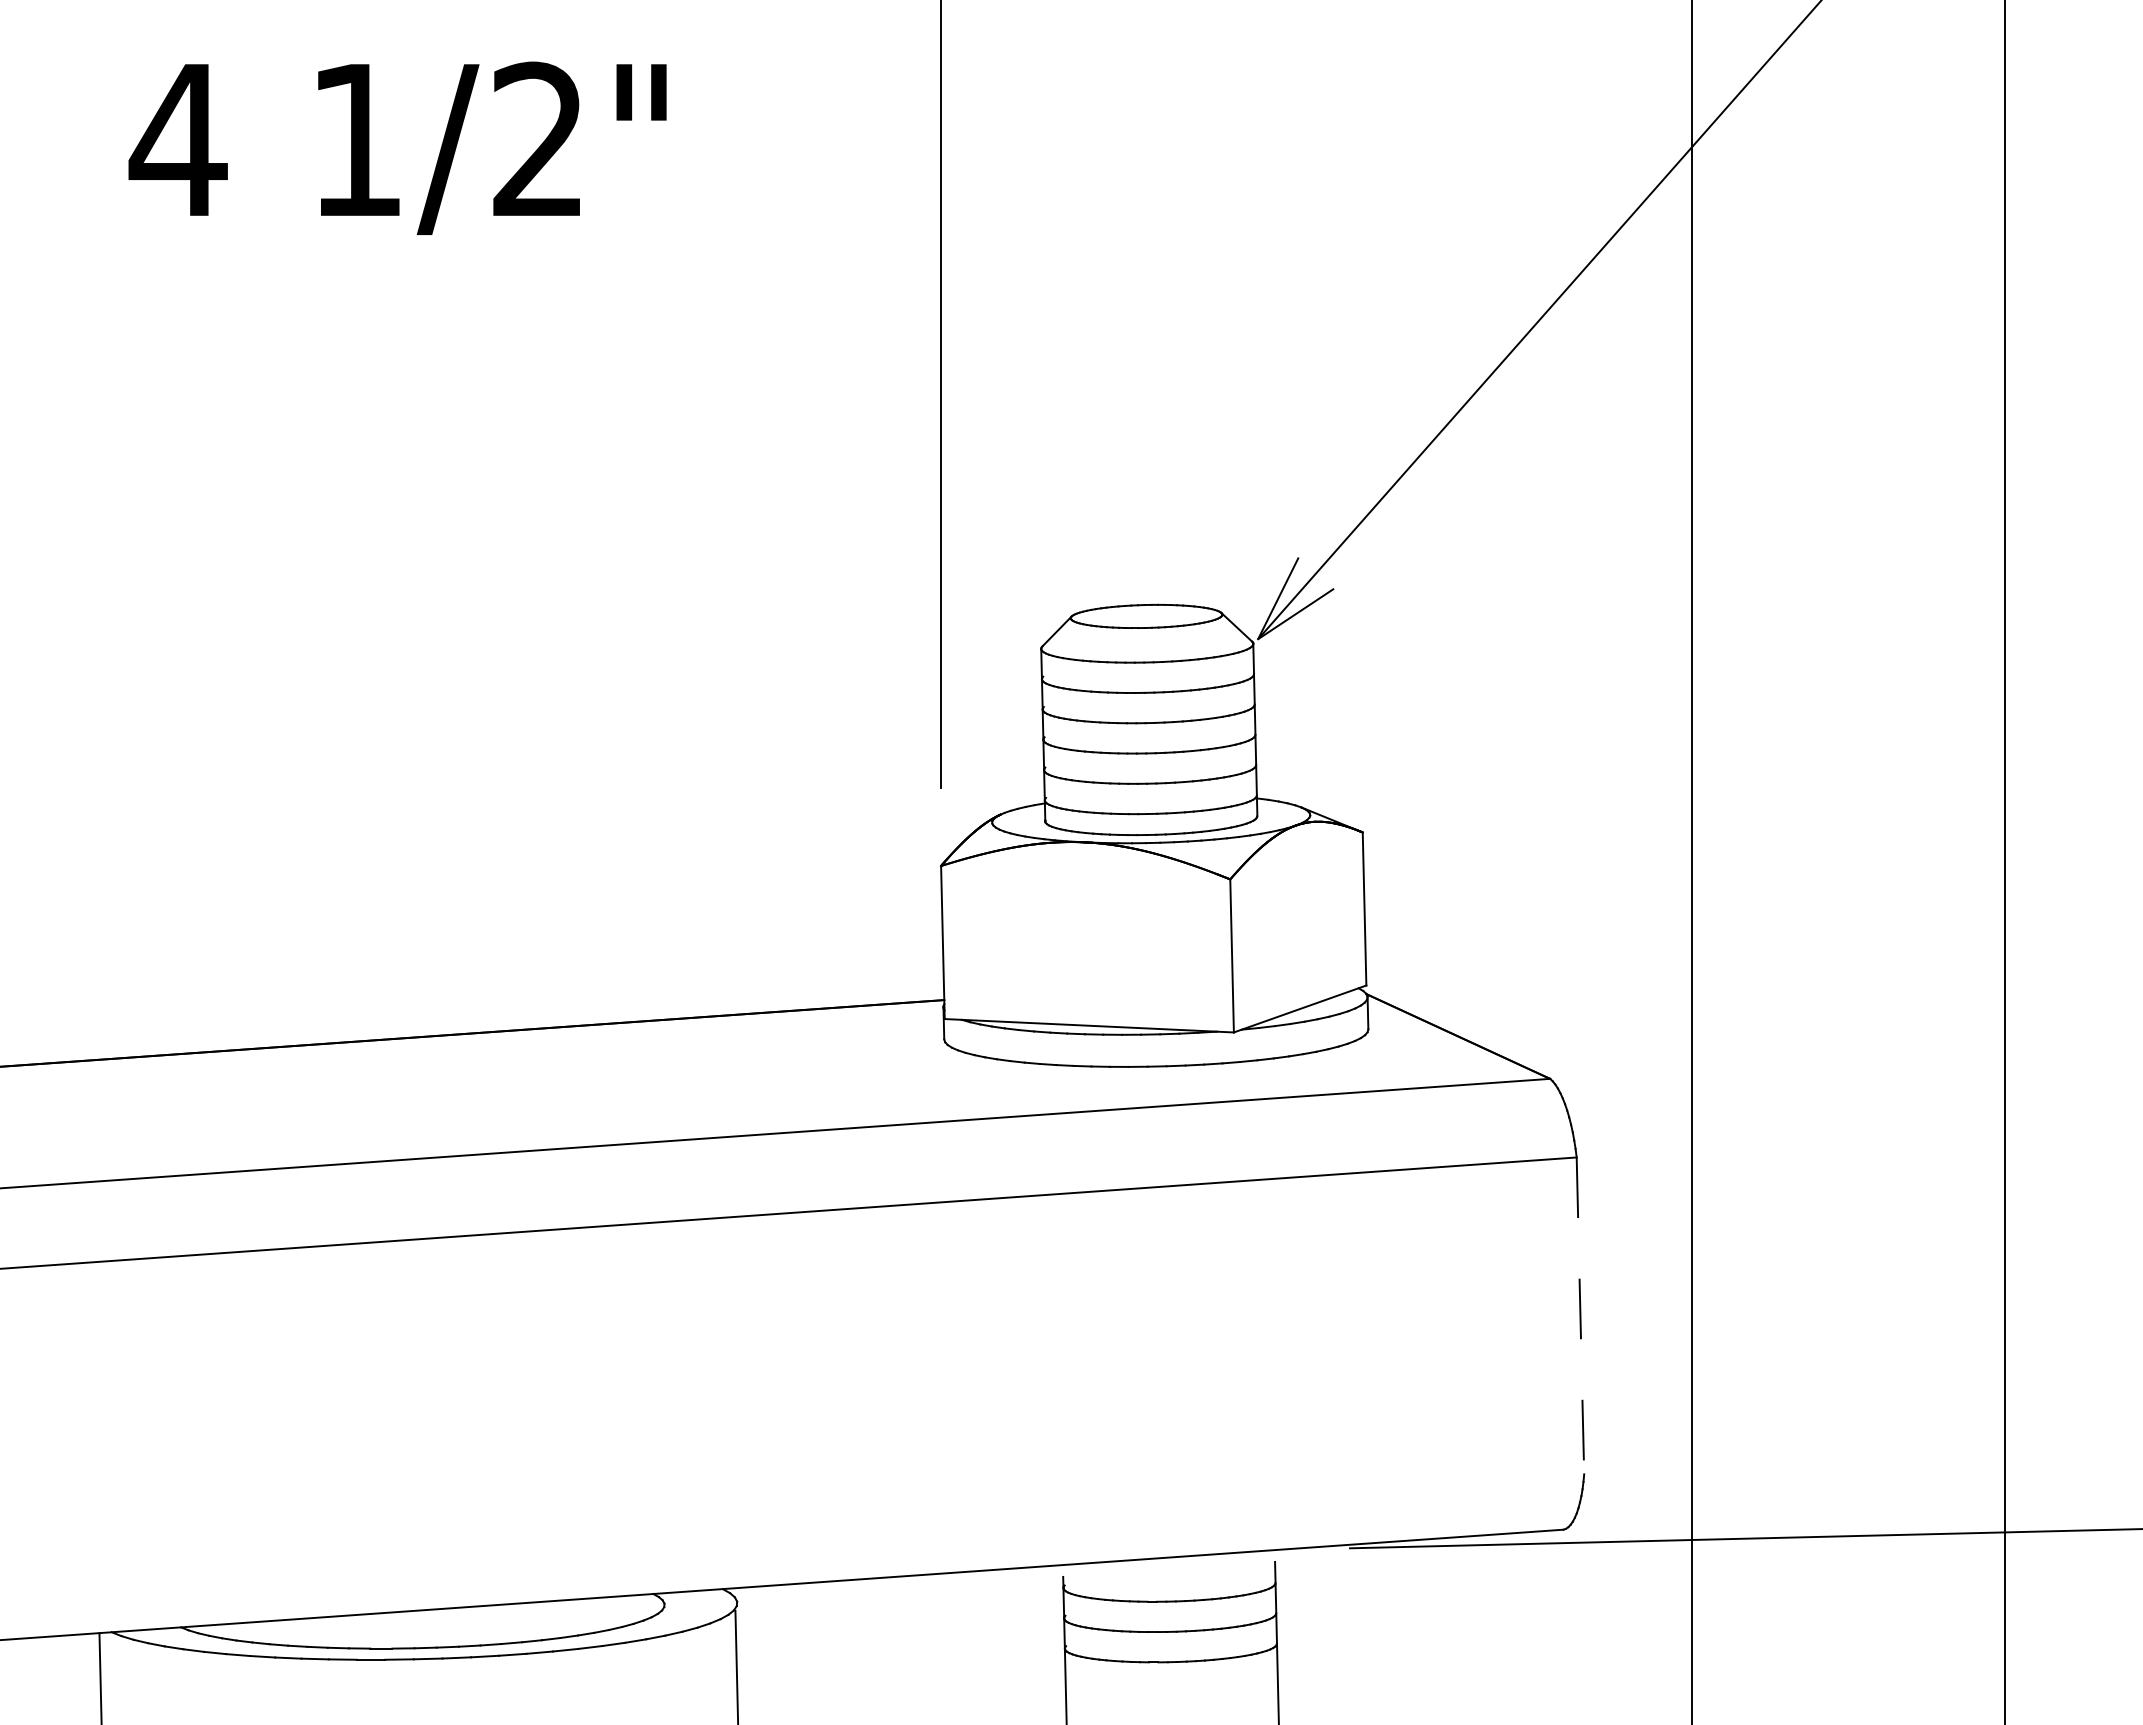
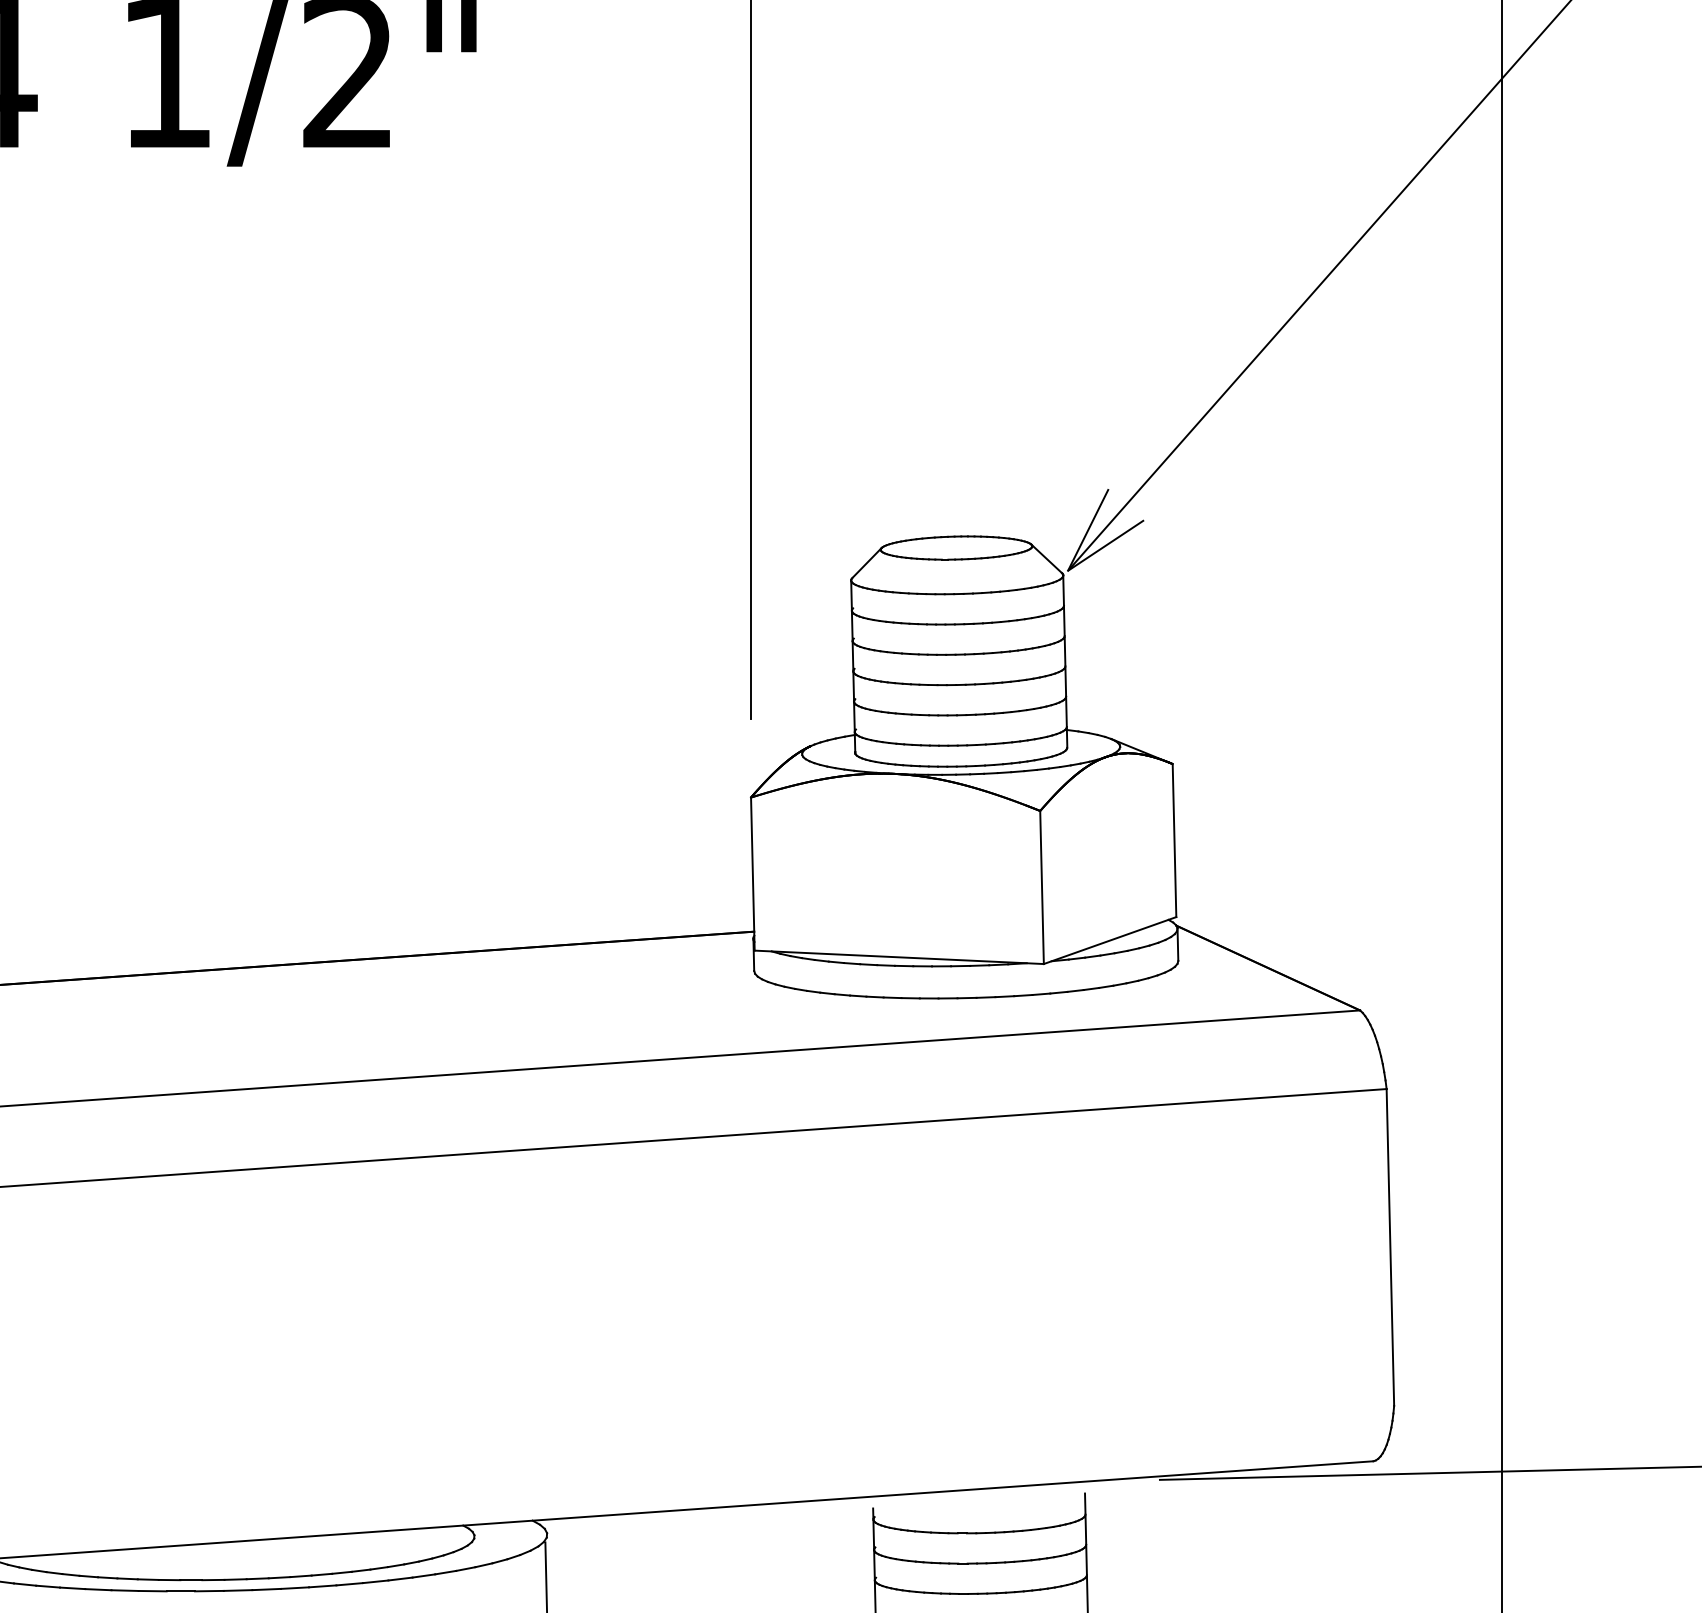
line: (1580, 1316) -> (1390, 1248), dashed -> solid

